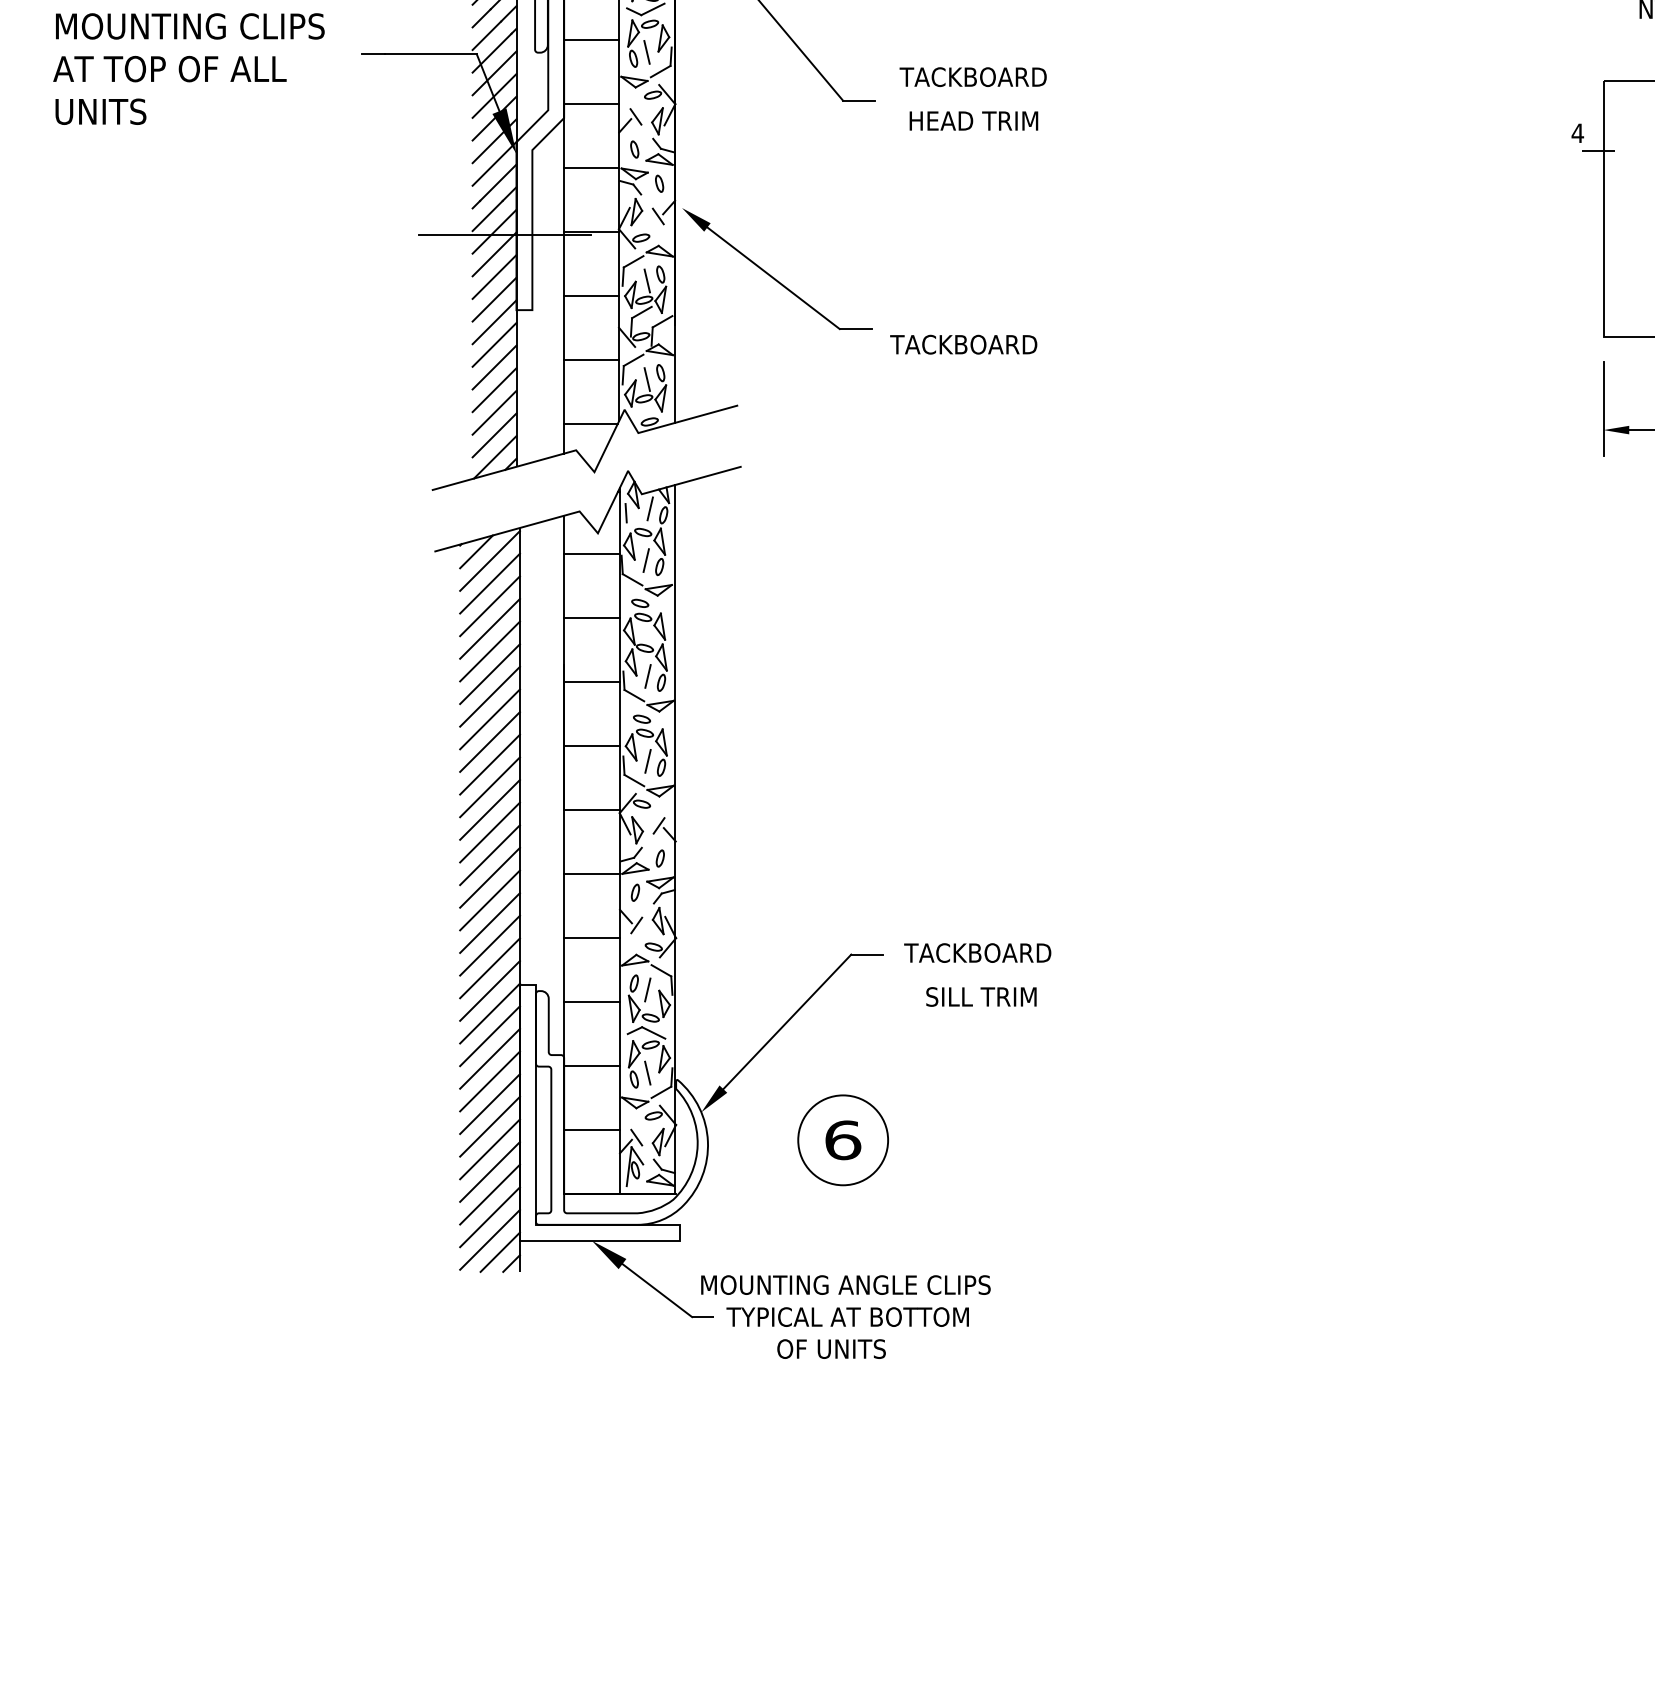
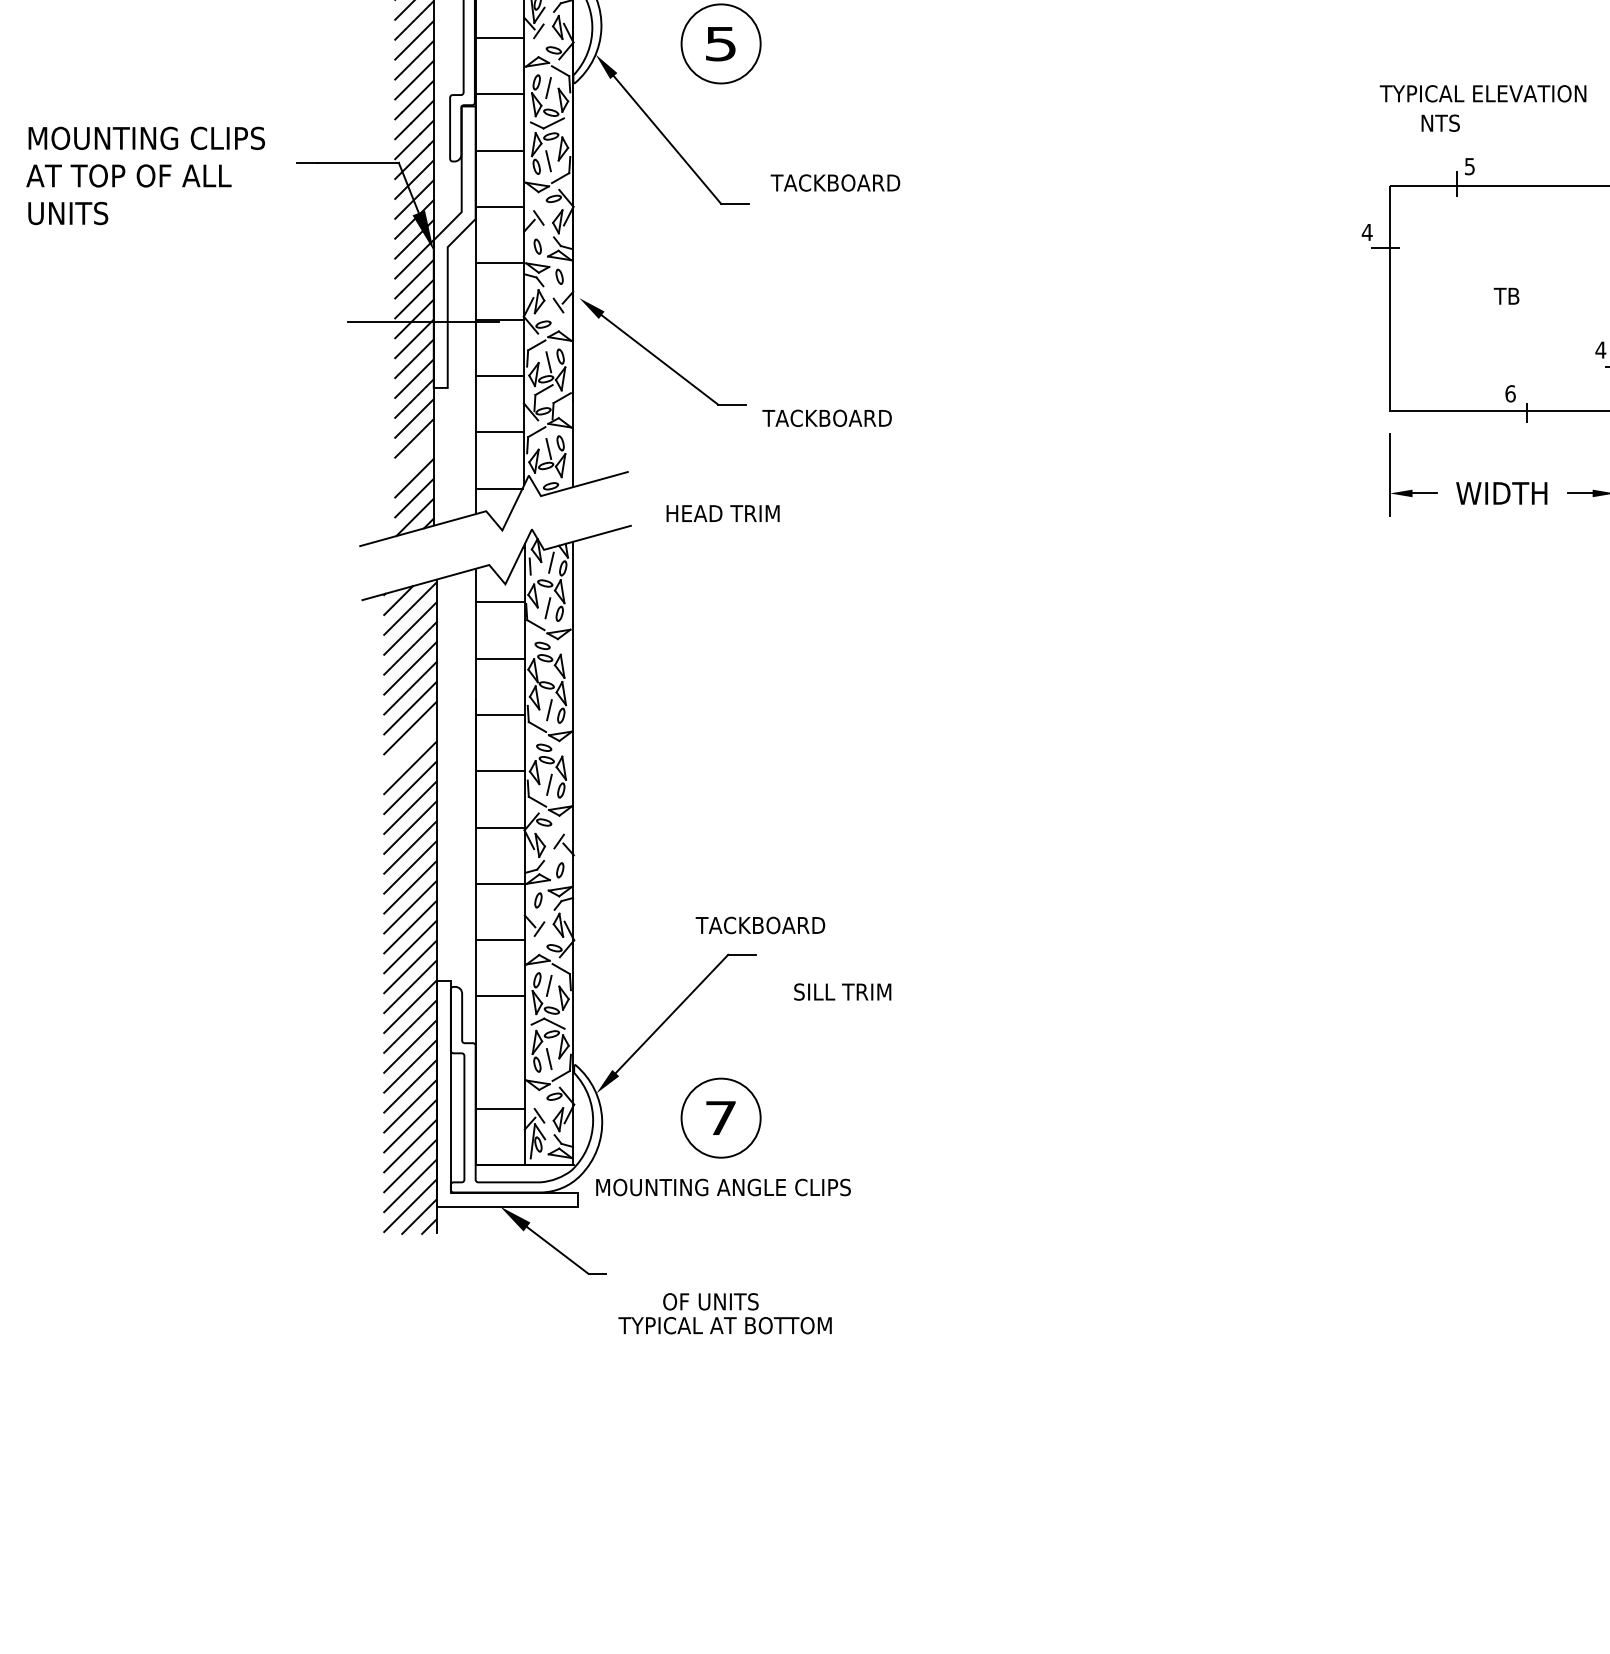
text: (973, 120) -> (722, 513), moved
line: (494, 390) -> (414, 458), removed
line: (490, 718) -> (410, 747), removed
text: (977, 953) -> (760, 925), moved
line: (591, 1065) -> (499, 1052), removed
text: (843, 1139) -> (721, 1117), 6 -> 7
text: (845, 1285) -> (723, 1187), moved
text: (847, 1316) -> (724, 1325), moved

